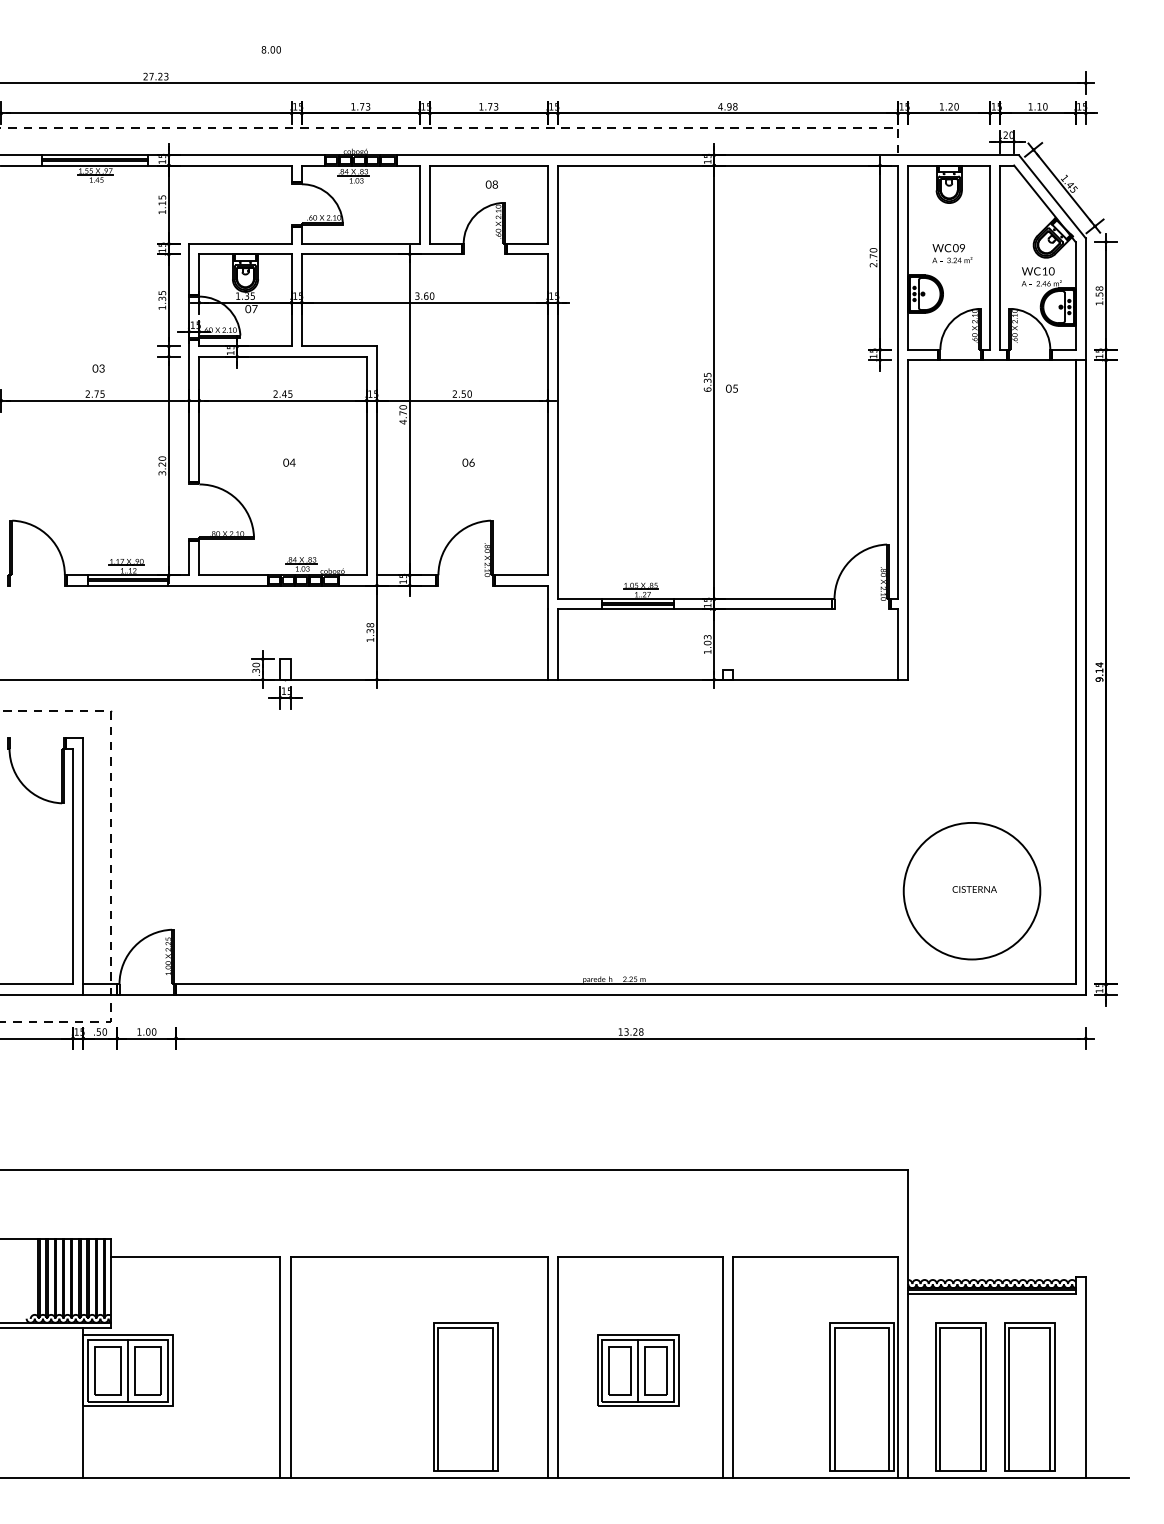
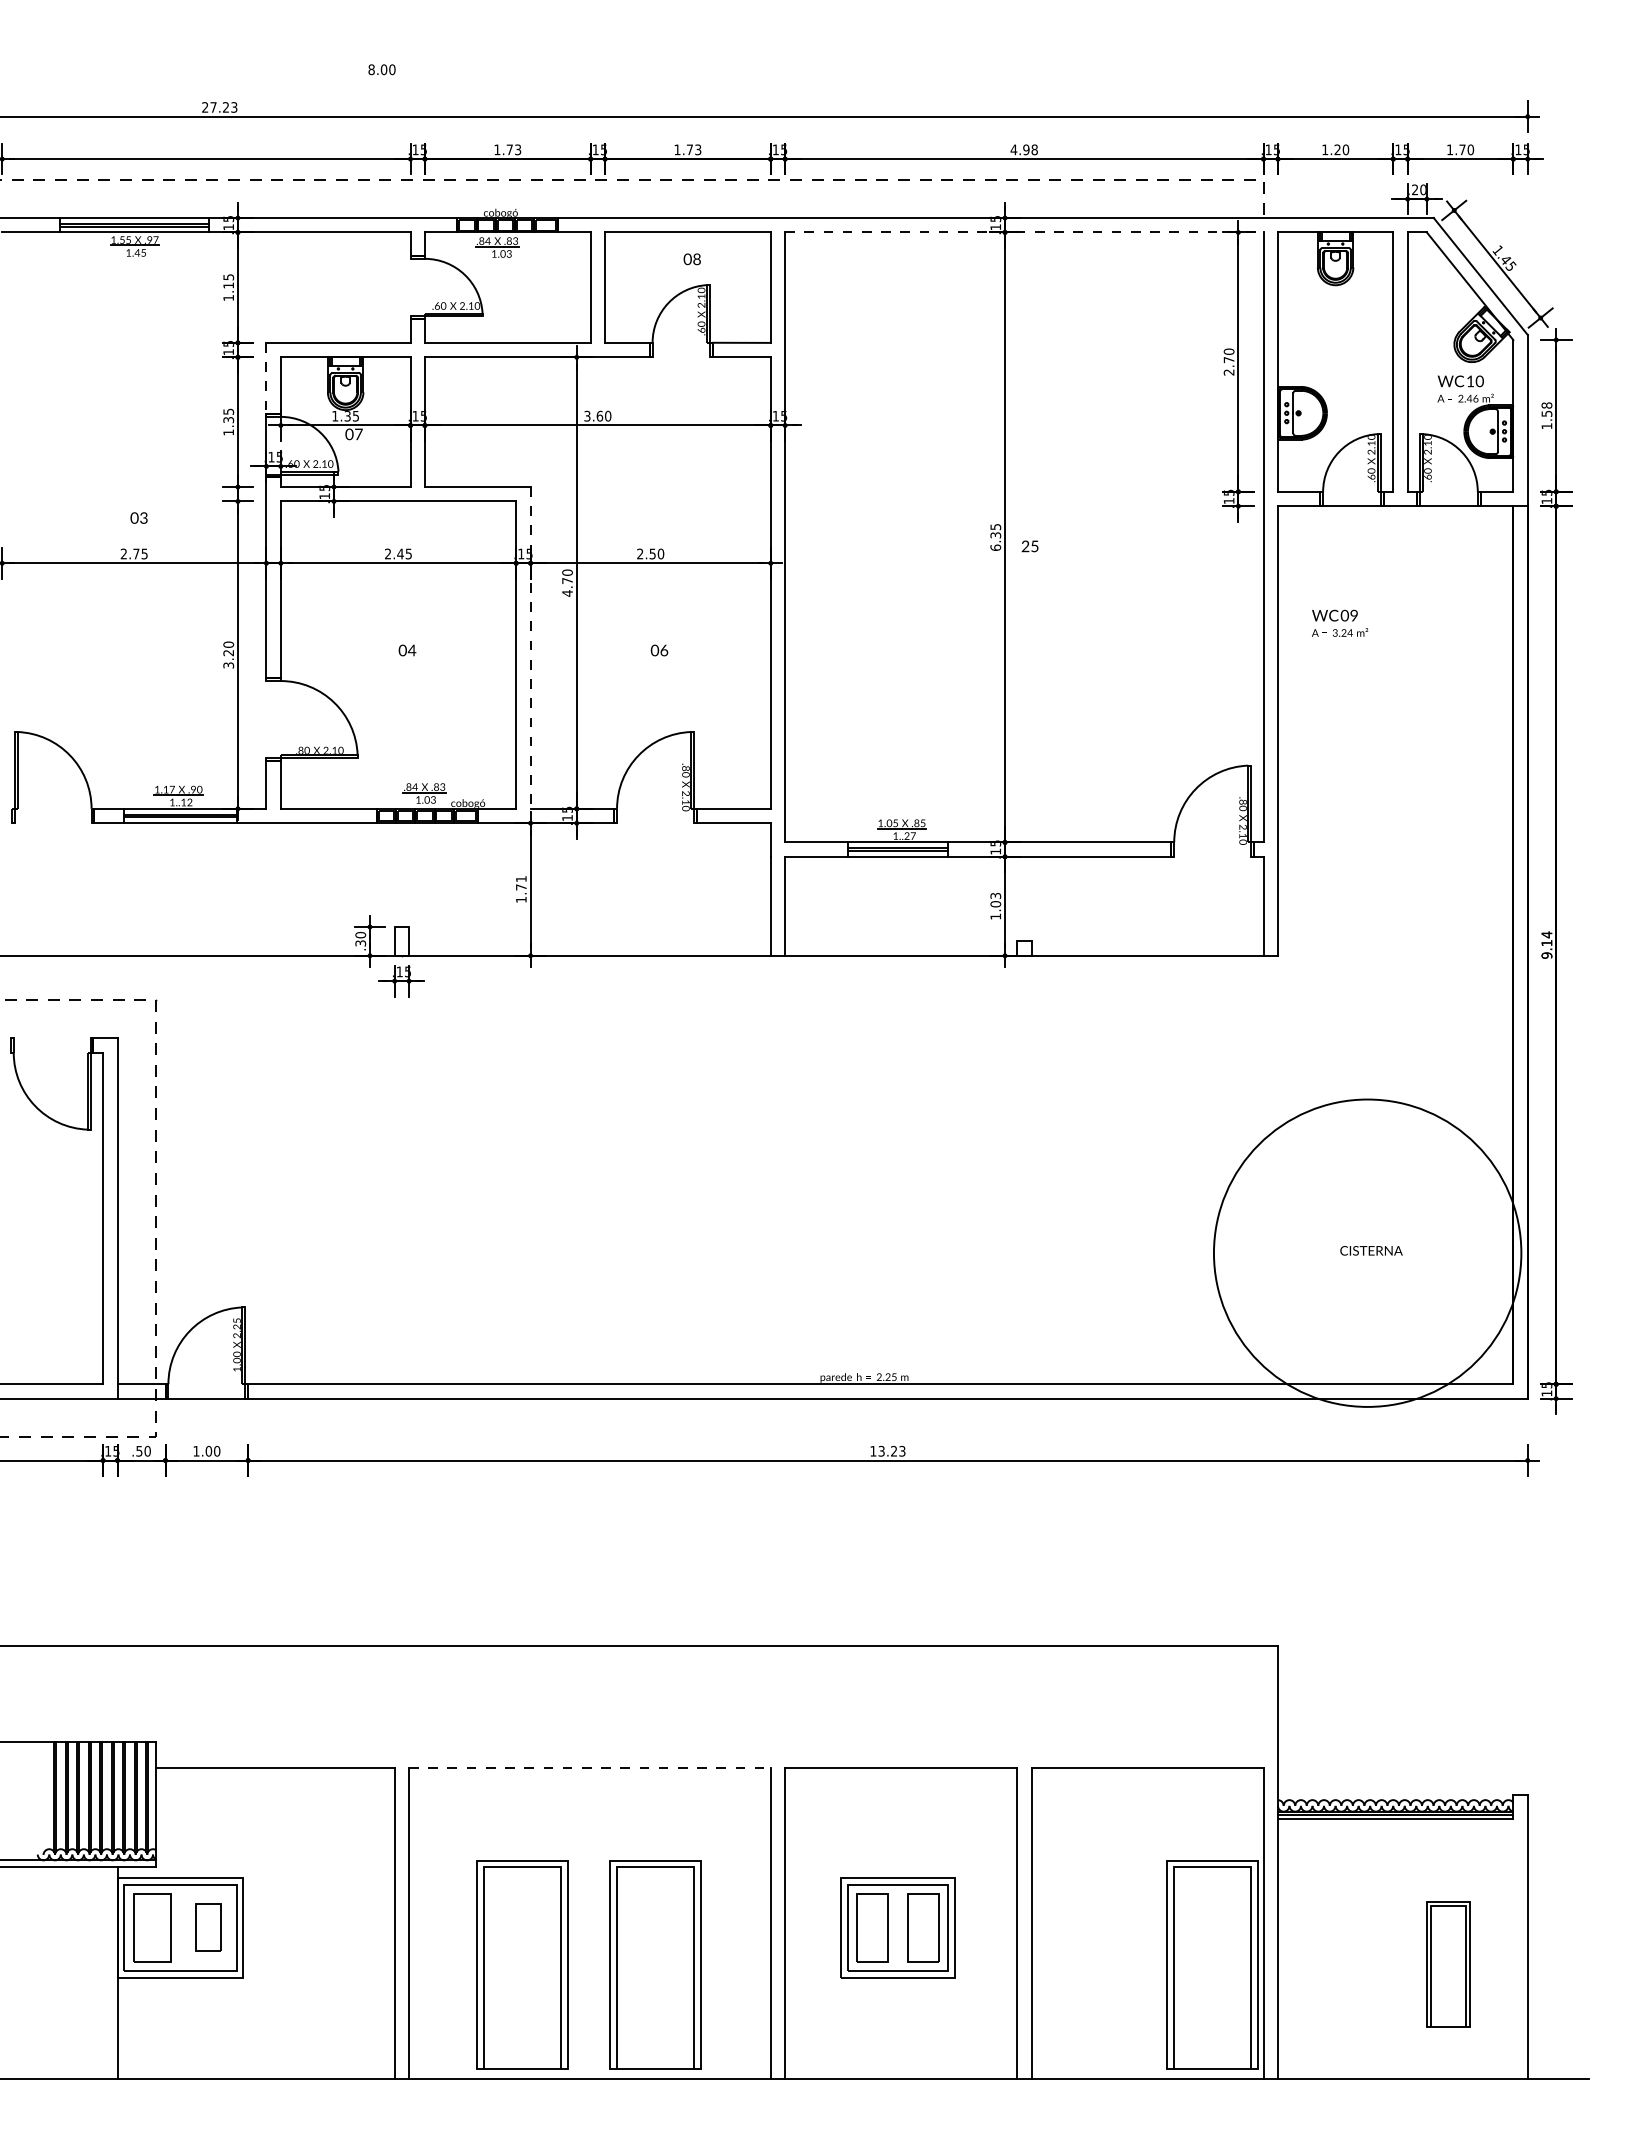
text: (1039, 106) -> (1462, 149), 1.10 -> 1.70
line: (728, 165) -> (1024, 232), solid -> dashed
text: (952, 252) -> (1340, 622), moved
line: (189, 269) -> (266, 378), solid -> dashed
text: (728, 389) -> (1025, 547), 05 -> 25
line: (376, 460) -> (530, 647), solid -> dashed
text: (370, 628) -> (521, 883), 1.38 -> 1.71
circle: (971, 891) -> (1367, 1253), size x1.6
text: (641, 1032) -> (902, 1451), 13.28 -> 13.23
line: (418, 1257) -> (589, 1768), solid -> dashed
line: (128, 1370) -> (180, 1927), removed
part: (147, 1370) -> (208, 1927), size x0.7
line: (638, 1370) -> (898, 1927), removed
part: (371, 1396) -> (522, 1964), added
part: (960, 1396) -> (1351, 1964), removed
part: (1029, 1396) -> (1448, 1964), size x0.6

